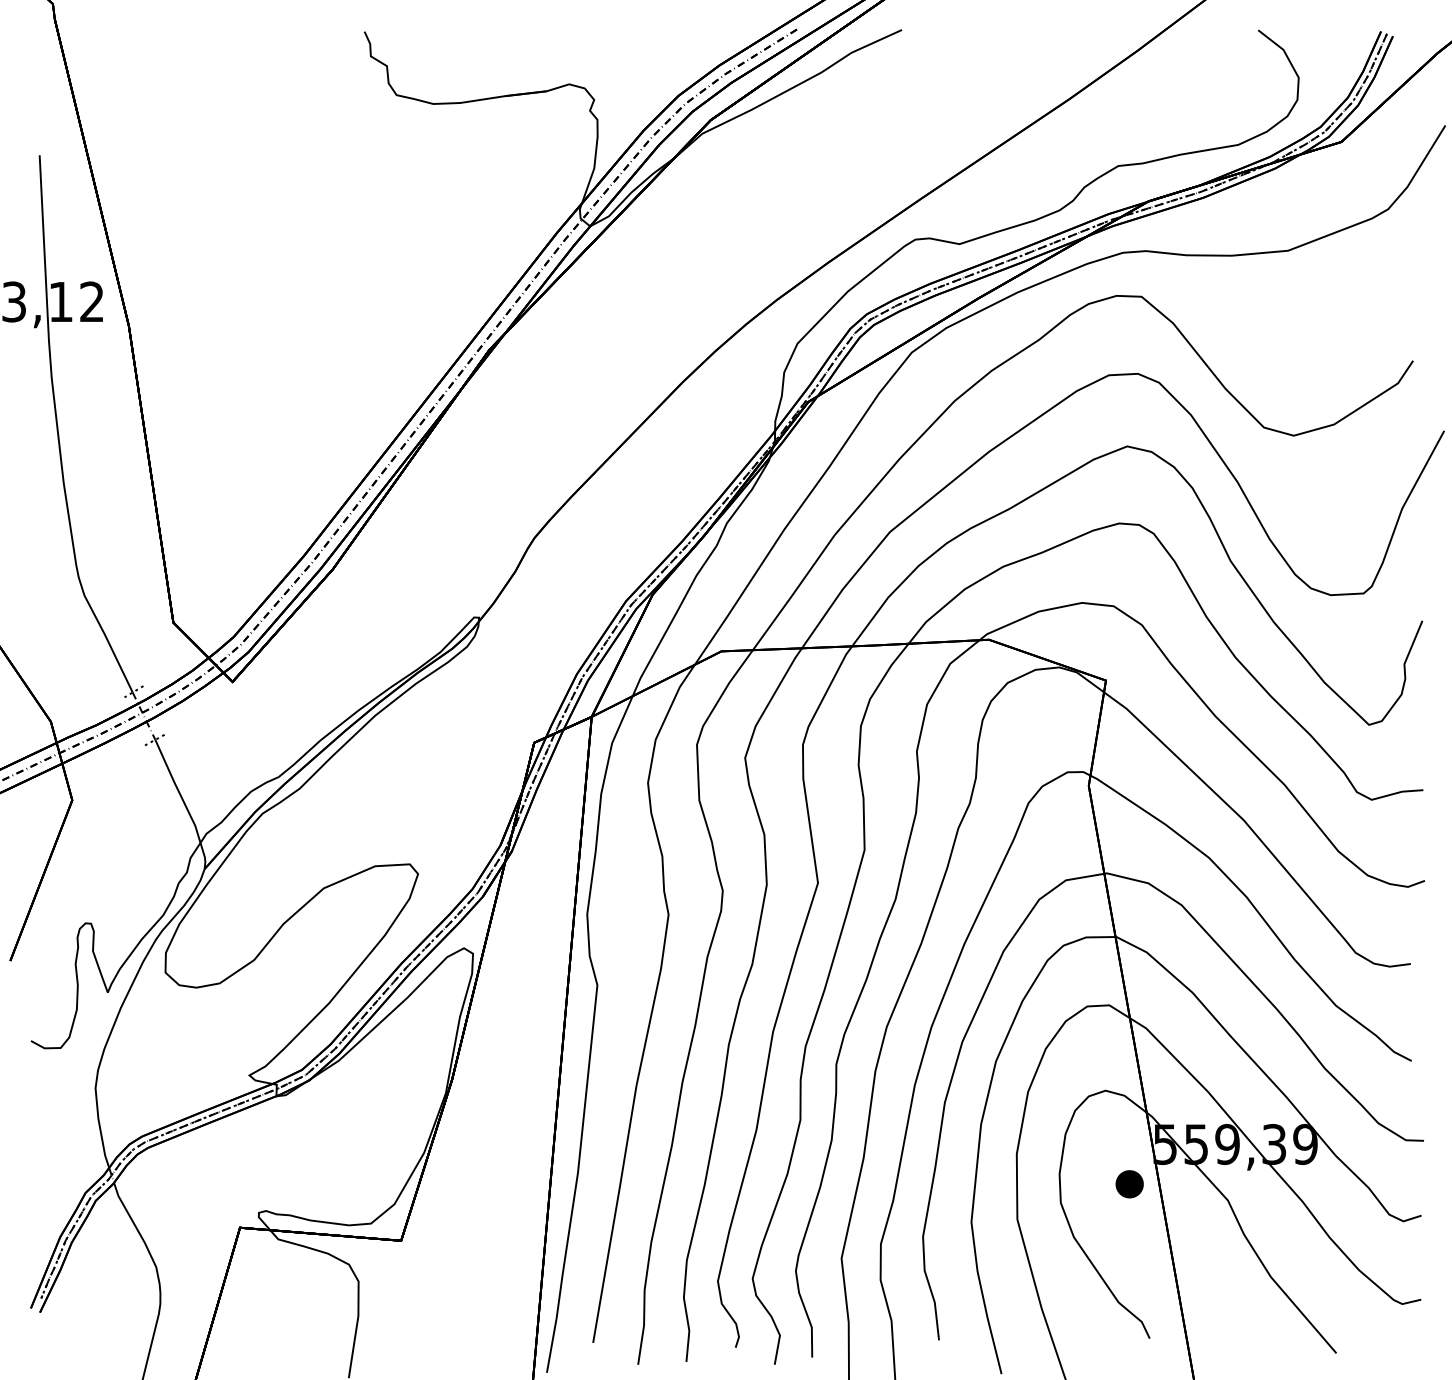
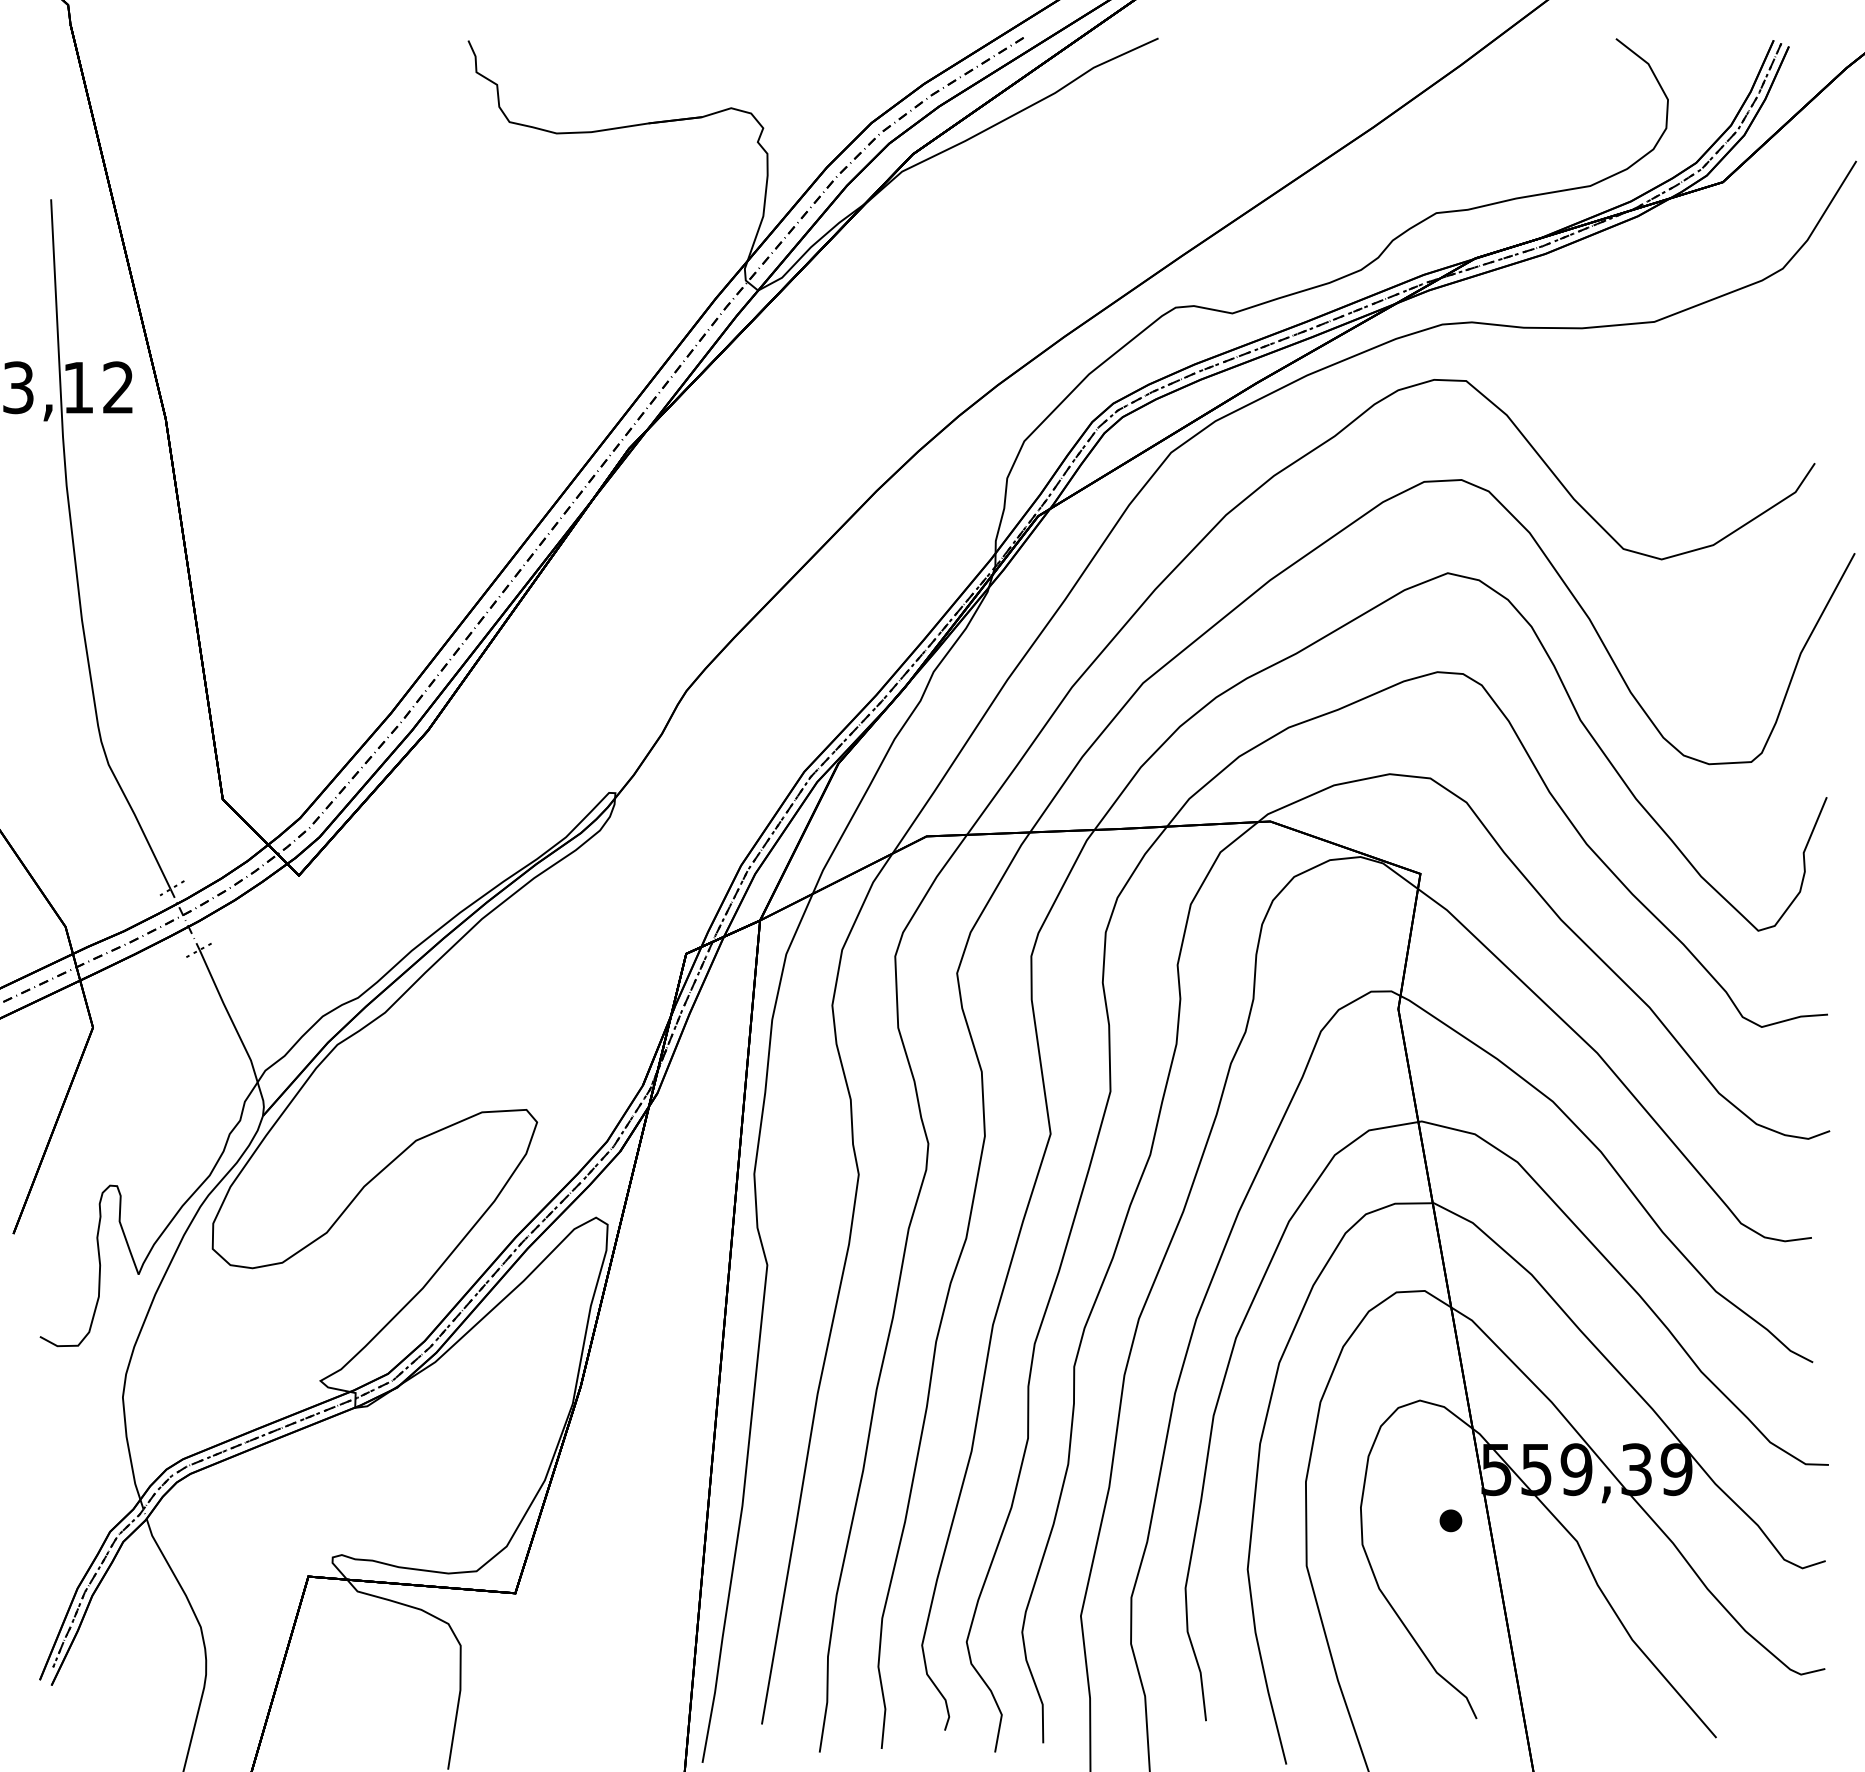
part: (1129, 1184) -> (1450, 1520), size x0.62

